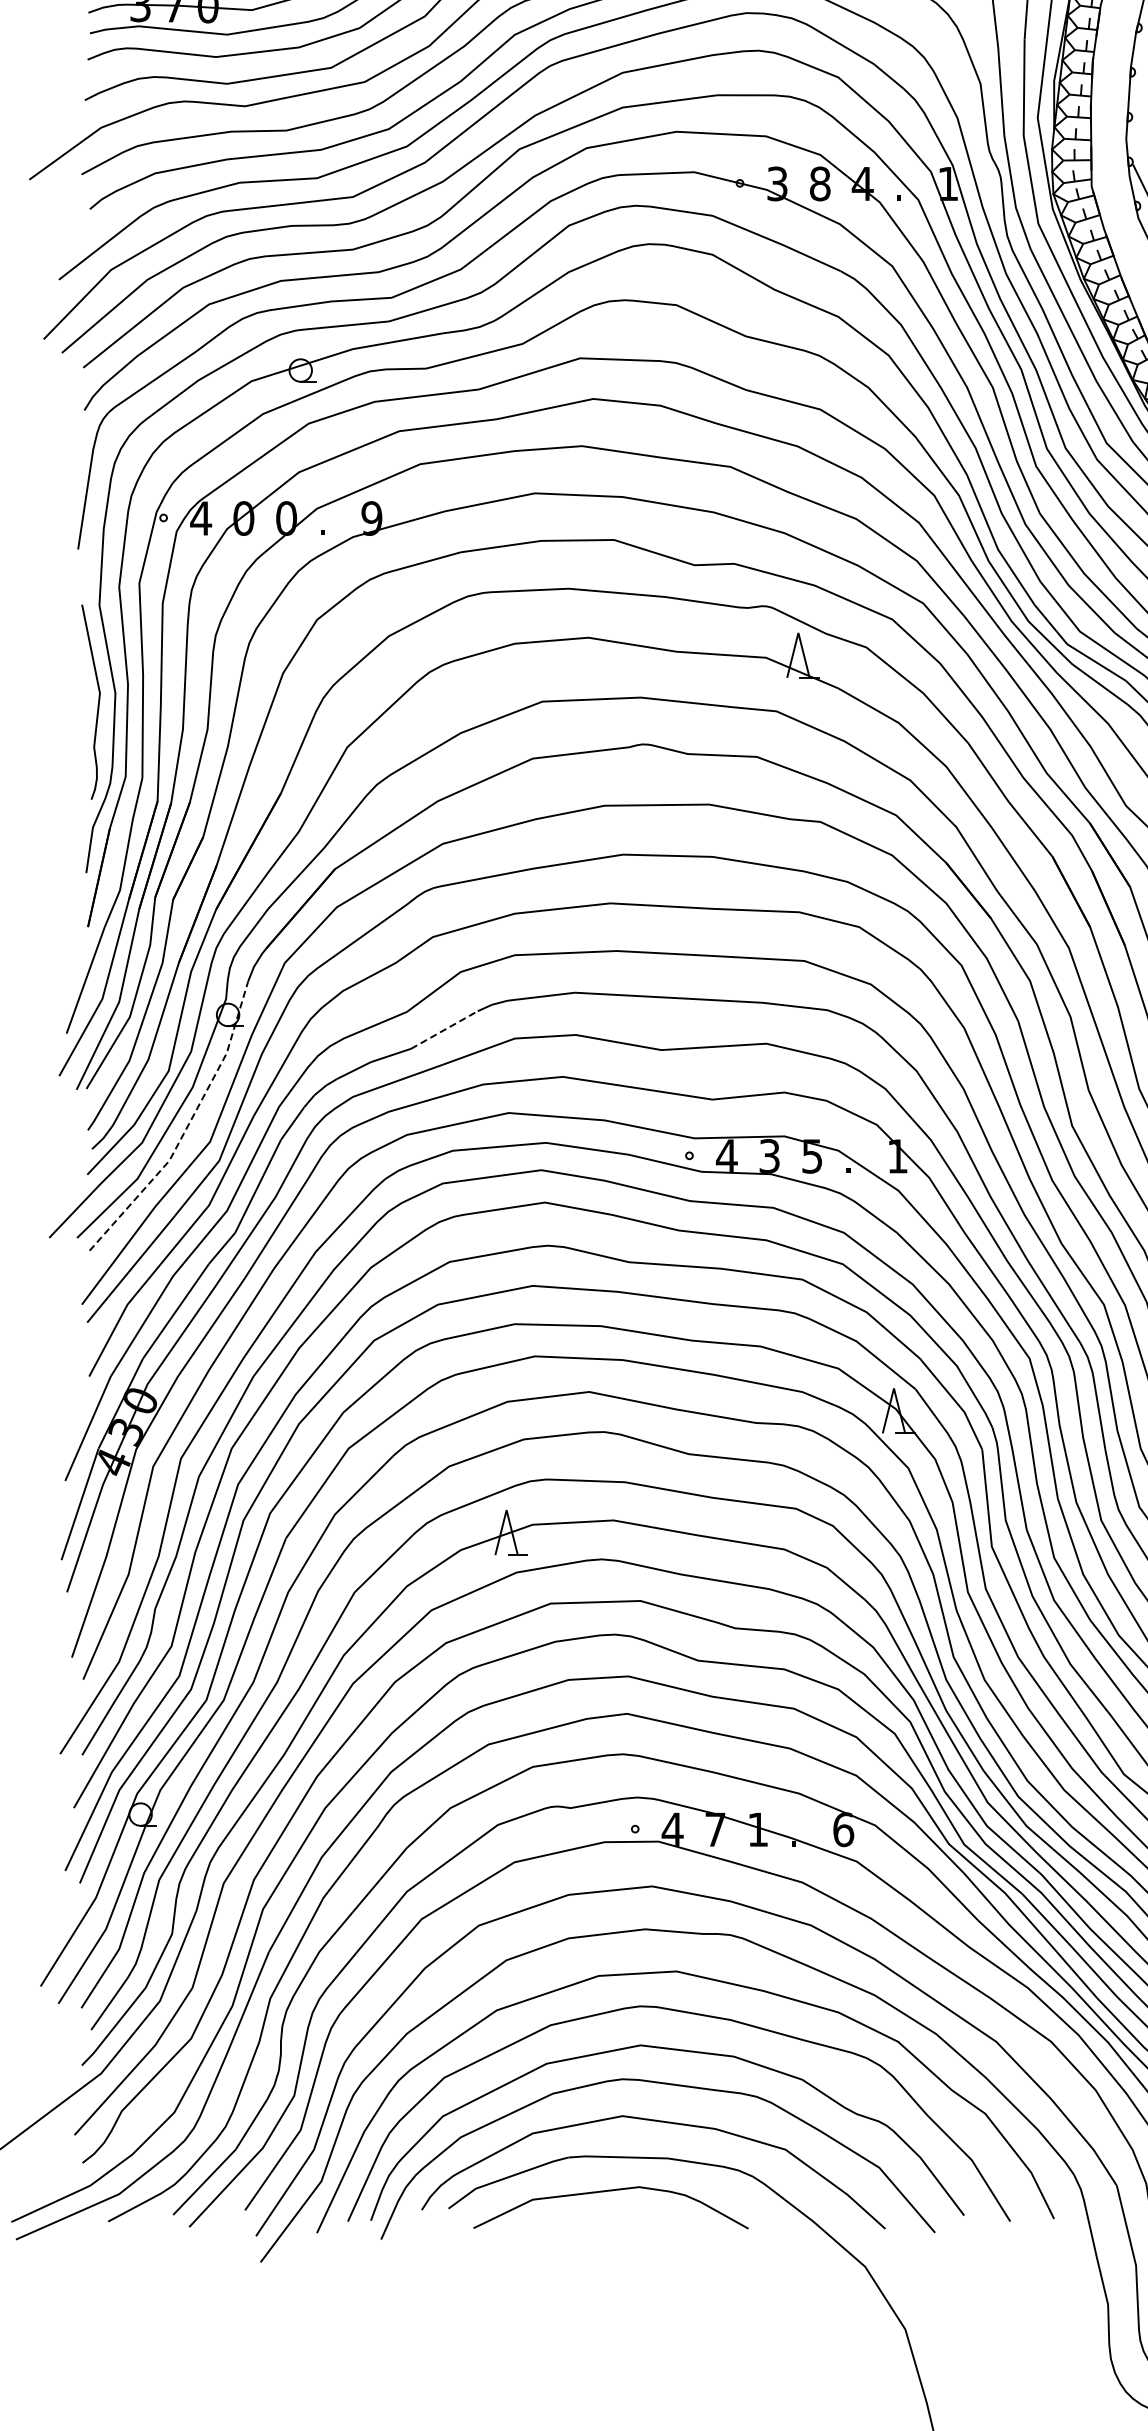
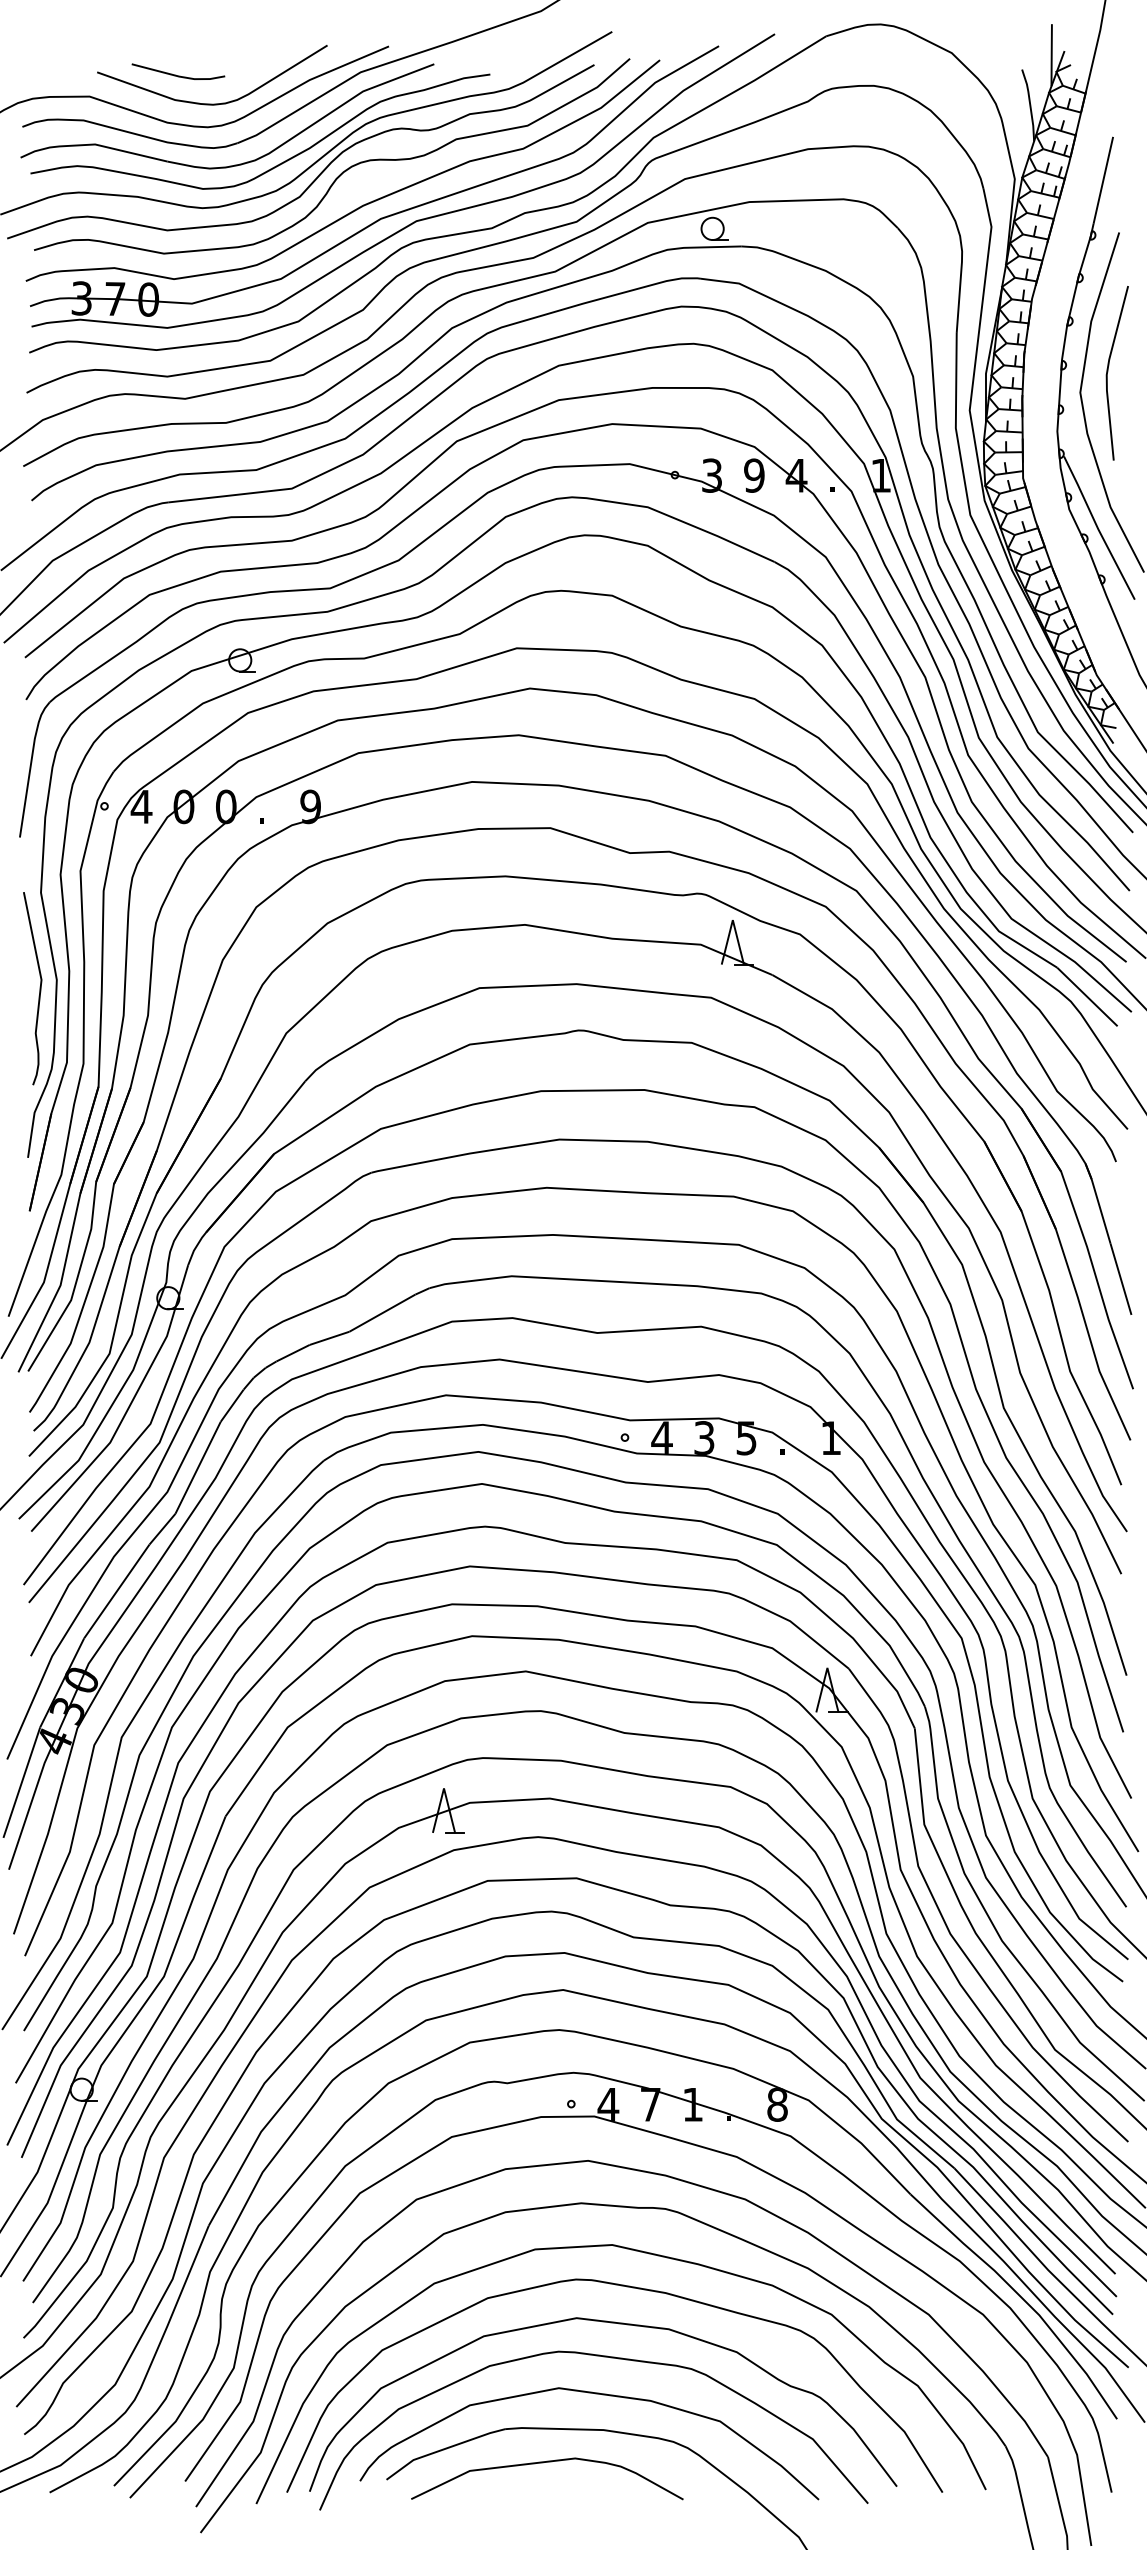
text: (820, 183) -> (754, 475), 8 -> 9
line: (444, 1030) -> (382, 1313), dashed -> solid
line: (187, 1126) -> (128, 1408), dashed -> solid
text: (843, 1829) -> (777, 2104), 6 -> 8

